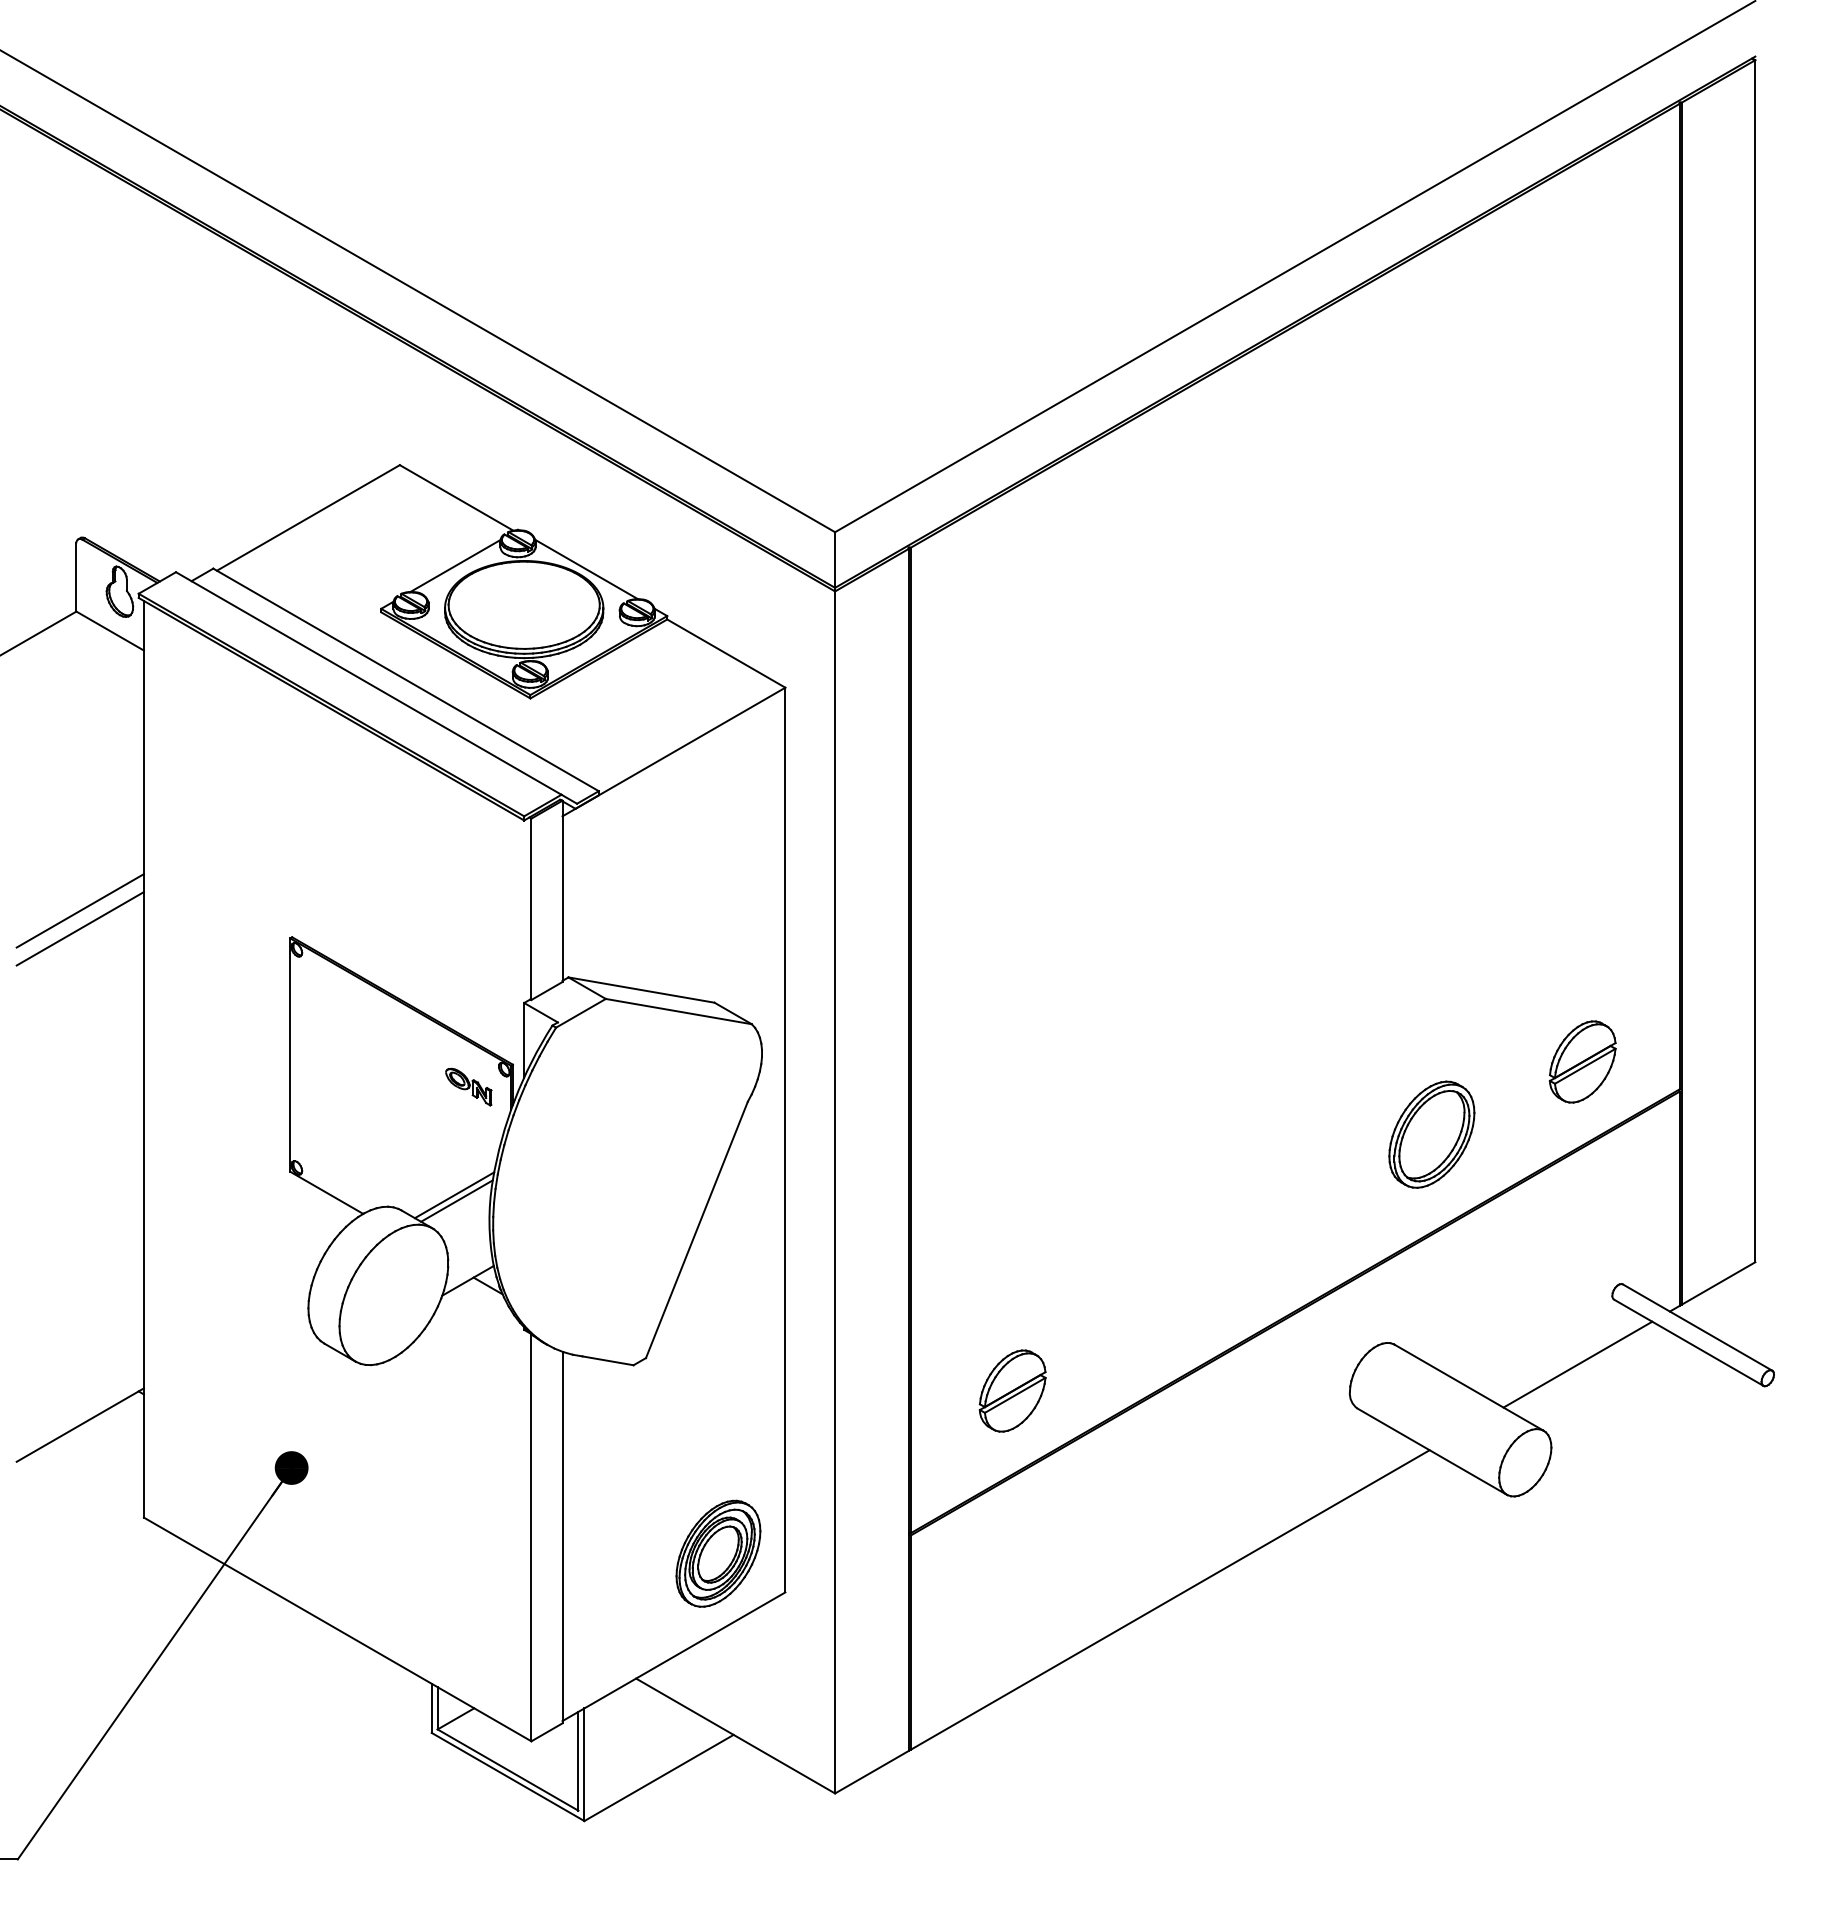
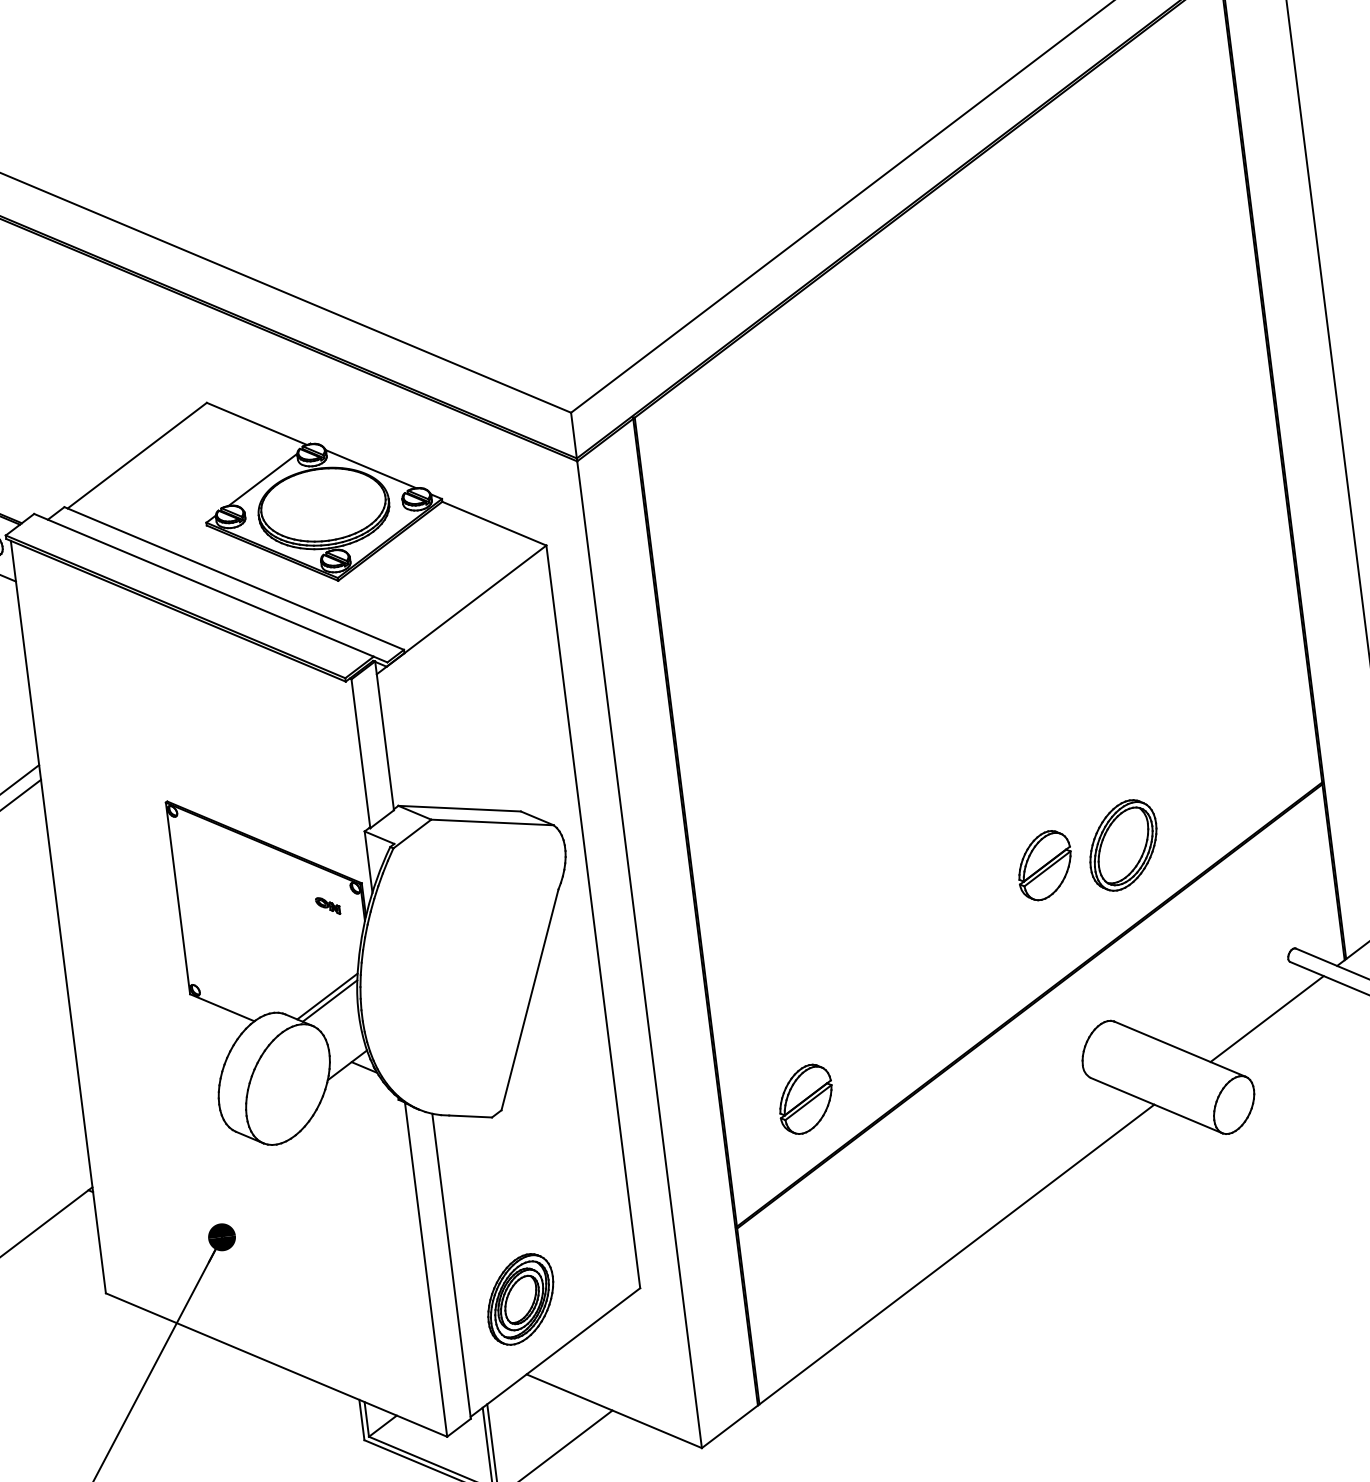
part: (1582, 1061) -> (1044, 865), moved
part: (468, 1086) -> (327, 905), size x0.6
part: (718, 1553) -> (520, 1299), moved

